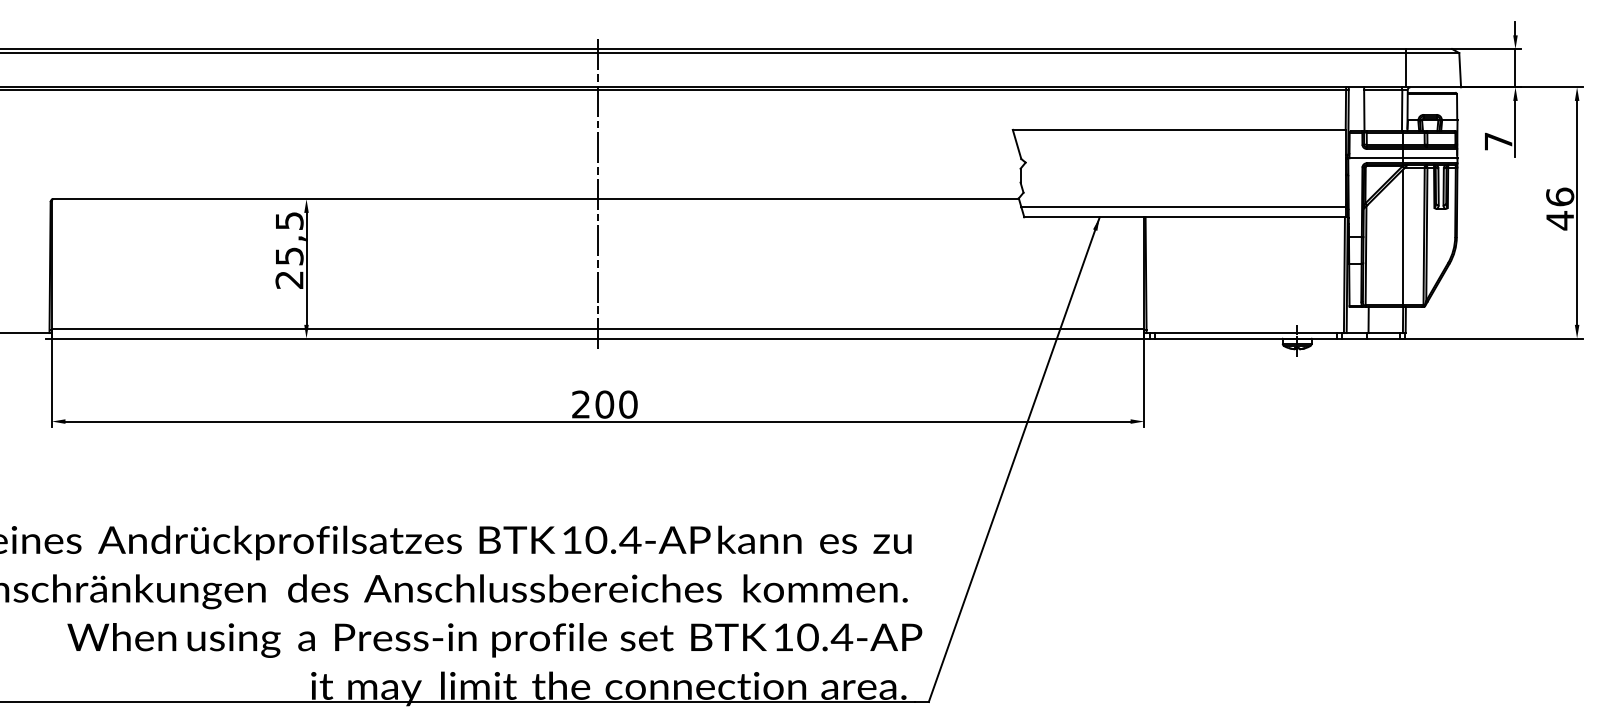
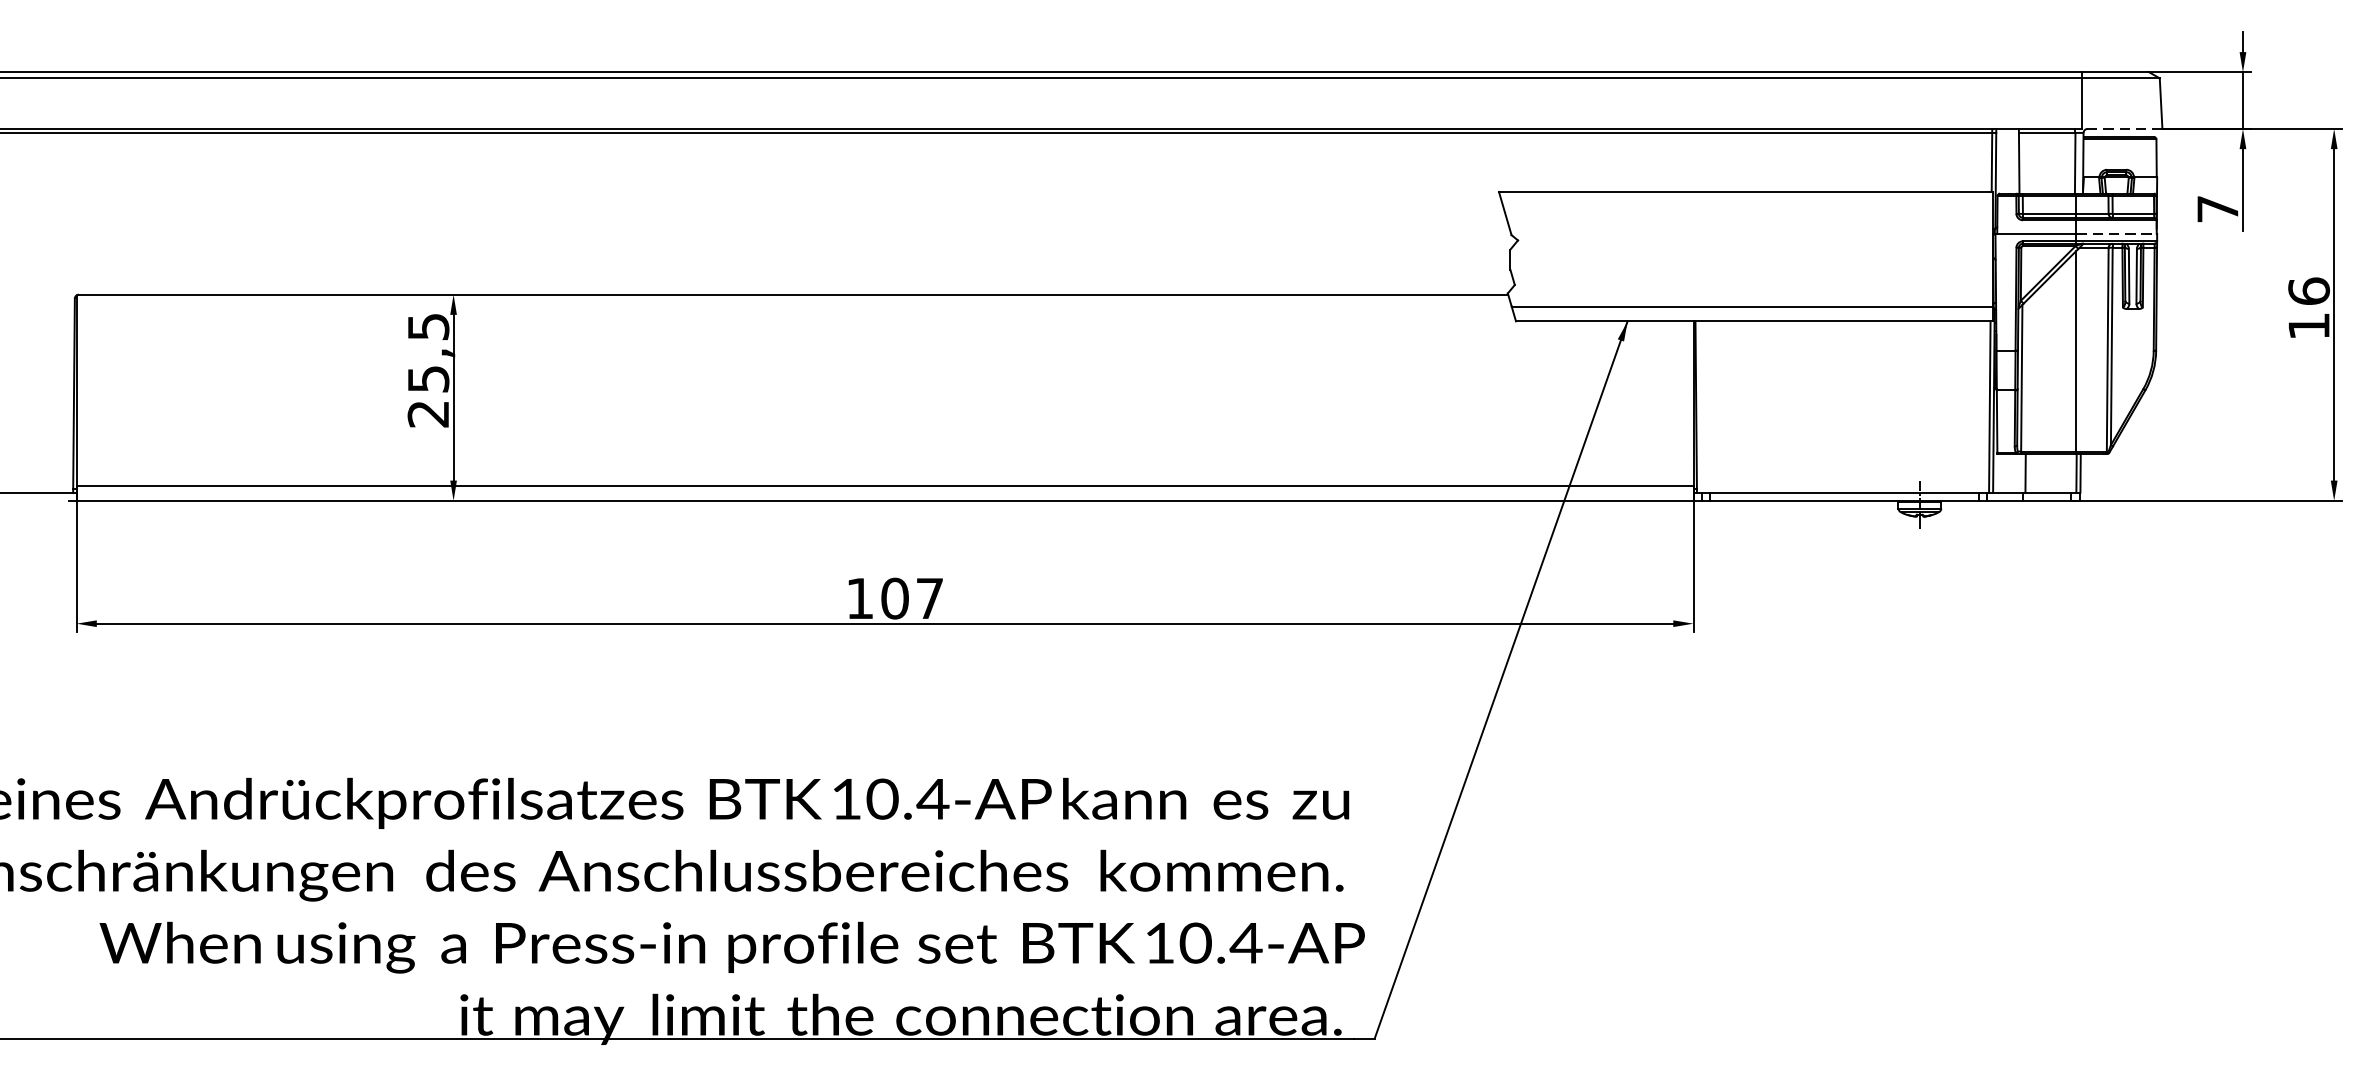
line: (1433, 87) -> (2121, 129), solid -> dashed
line: (1430, 158) -> (2117, 234), solid -> dashed
line: (598, 195) -> (885, 289), removed
text: (1559, 220) -> (2308, 326), 46 -> 16
text: (604, 404) -> (894, 598), 200 -> 107

